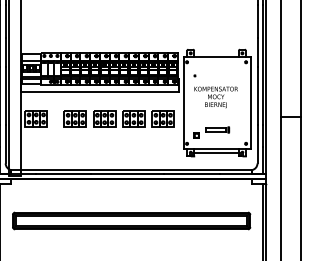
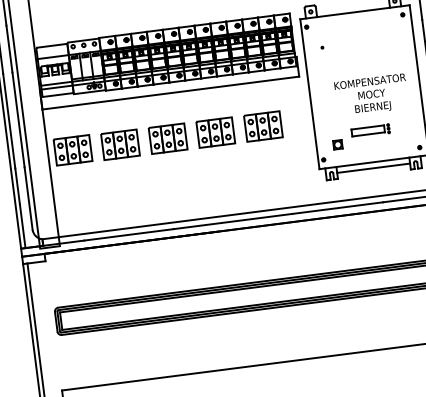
text: (215, 97) -> (370, 95), moved
part: (118, 118) -> (190, 135), moved

